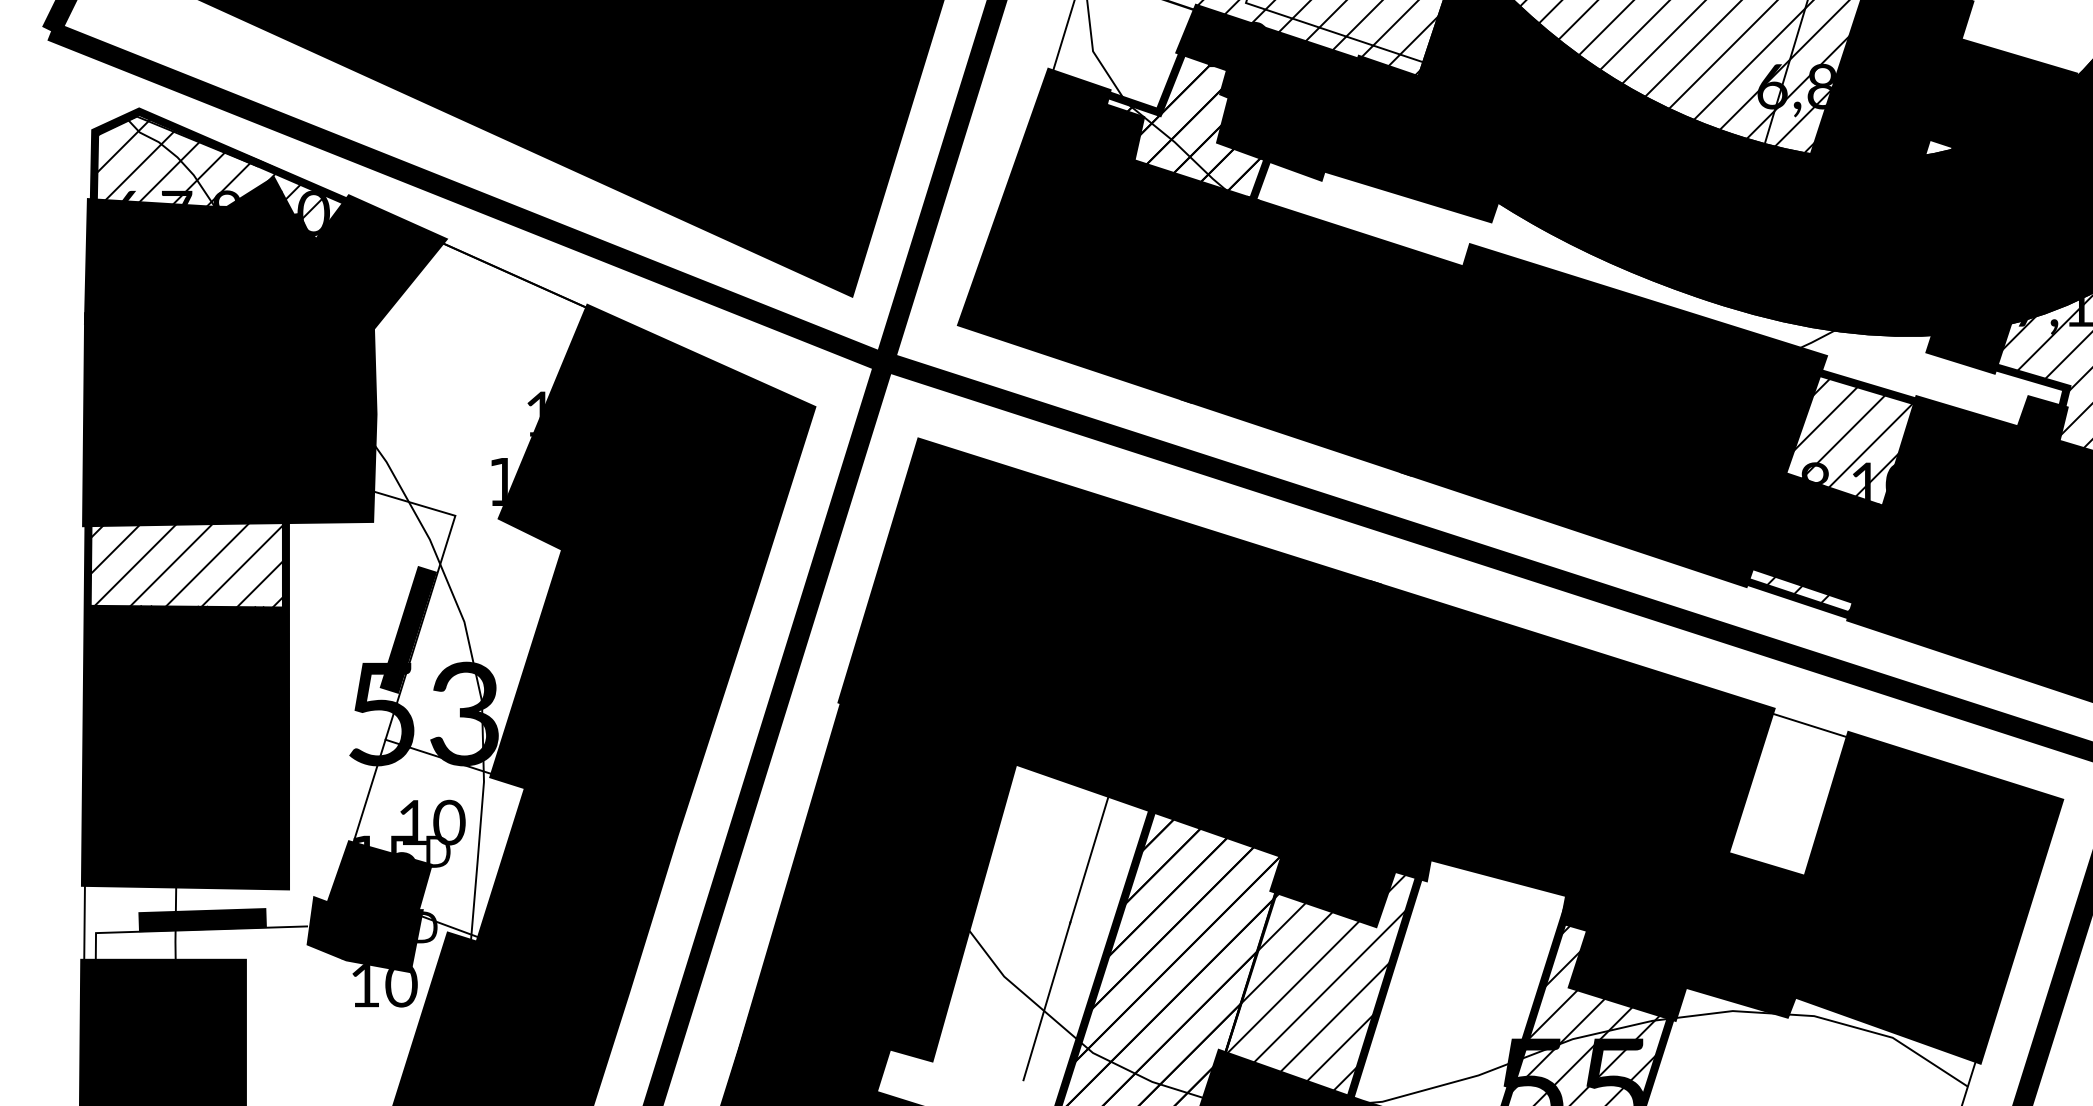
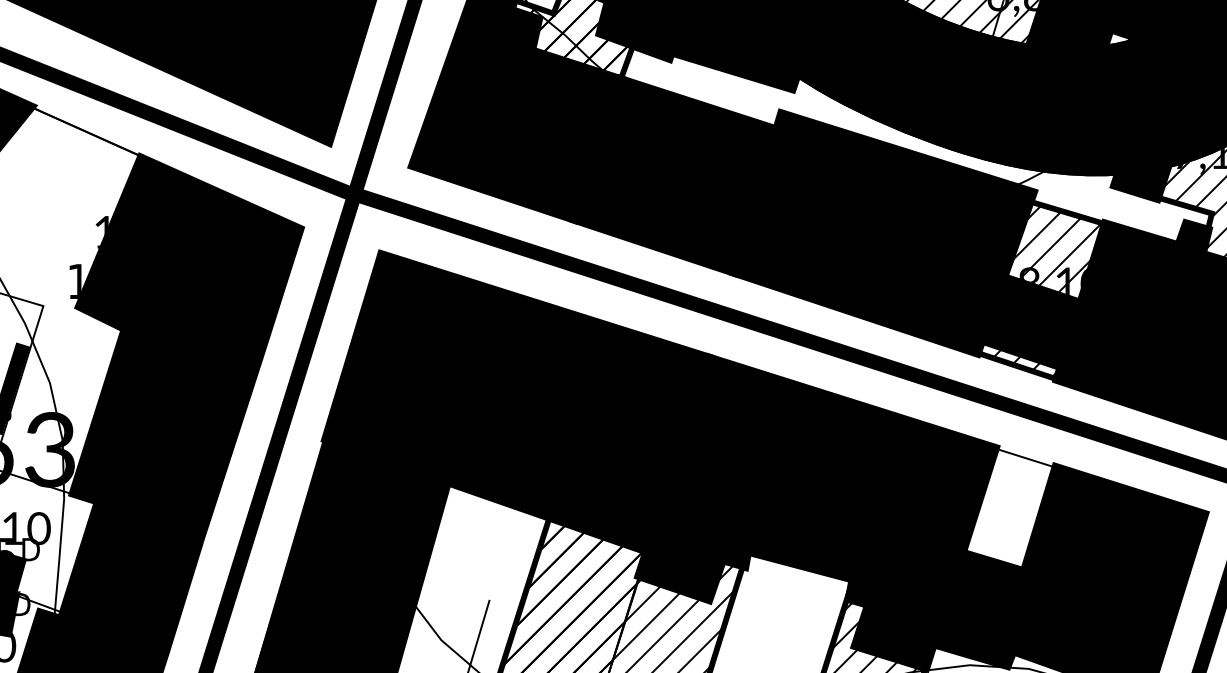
line: (1089, 857) -> (503, 553), removed

